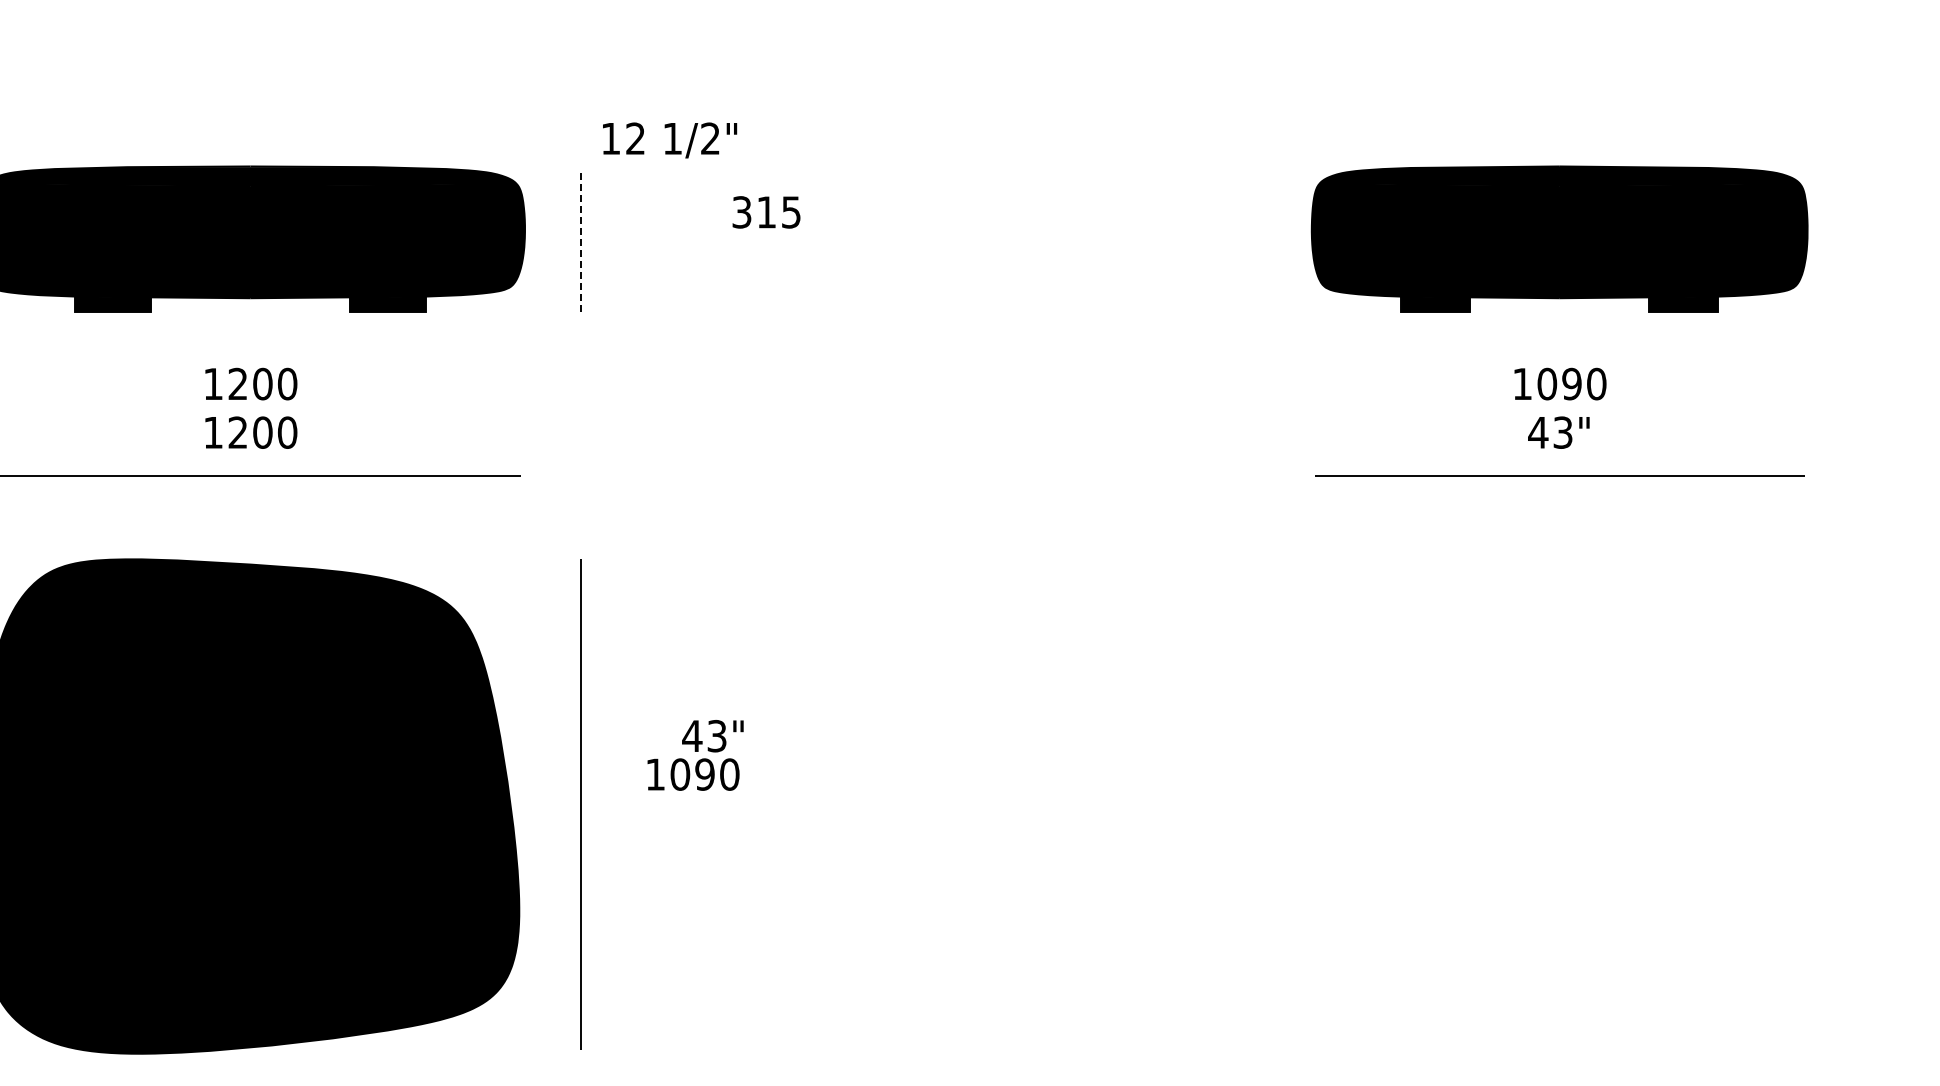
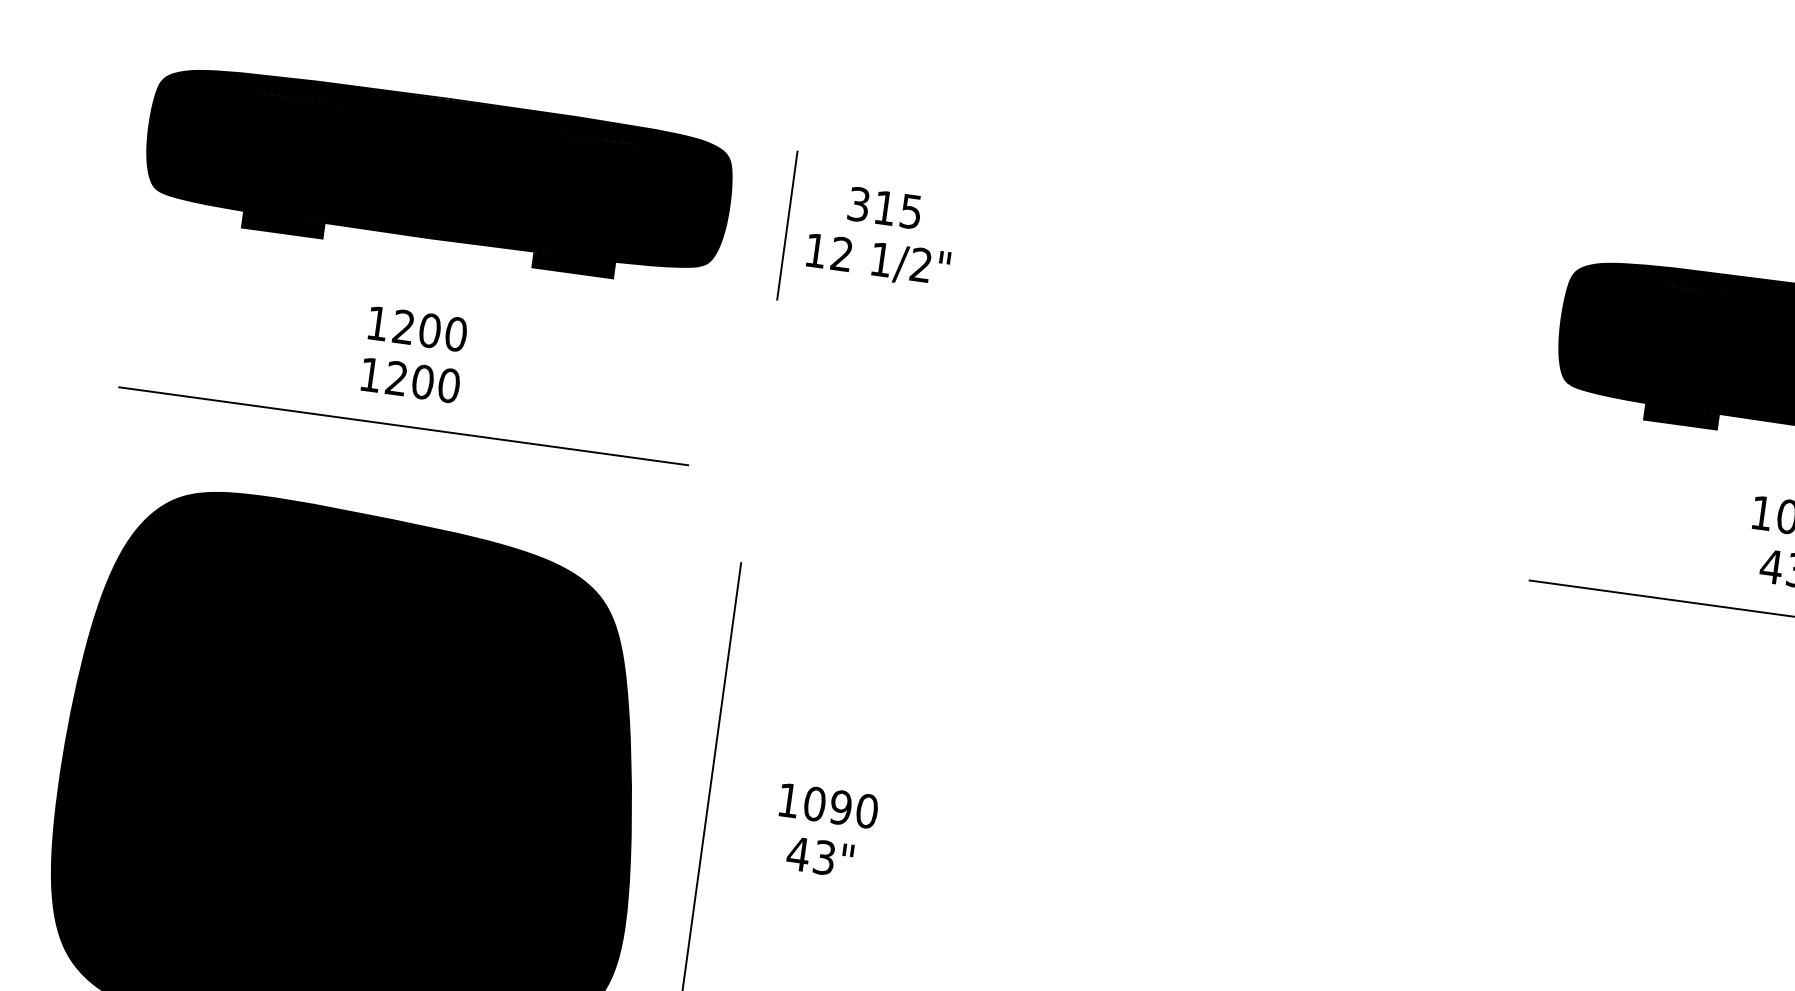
text: (670, 140) -> (878, 261), moved
text: (766, 212) -> (884, 208), moved
line: (581, 241) -> (787, 226), dashed -> solid
text: (712, 736) -> (819, 857), moved

